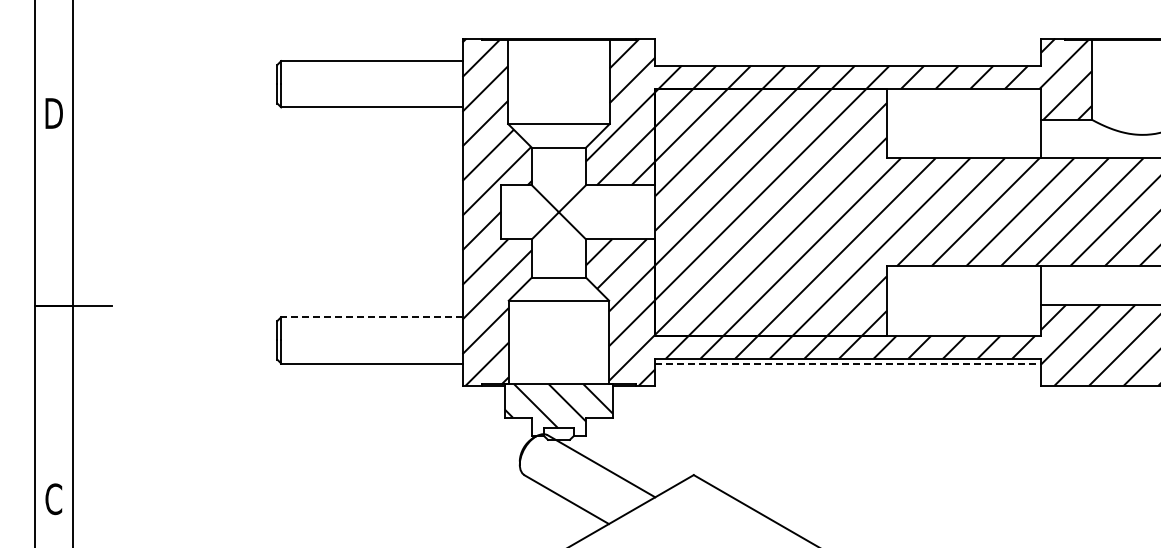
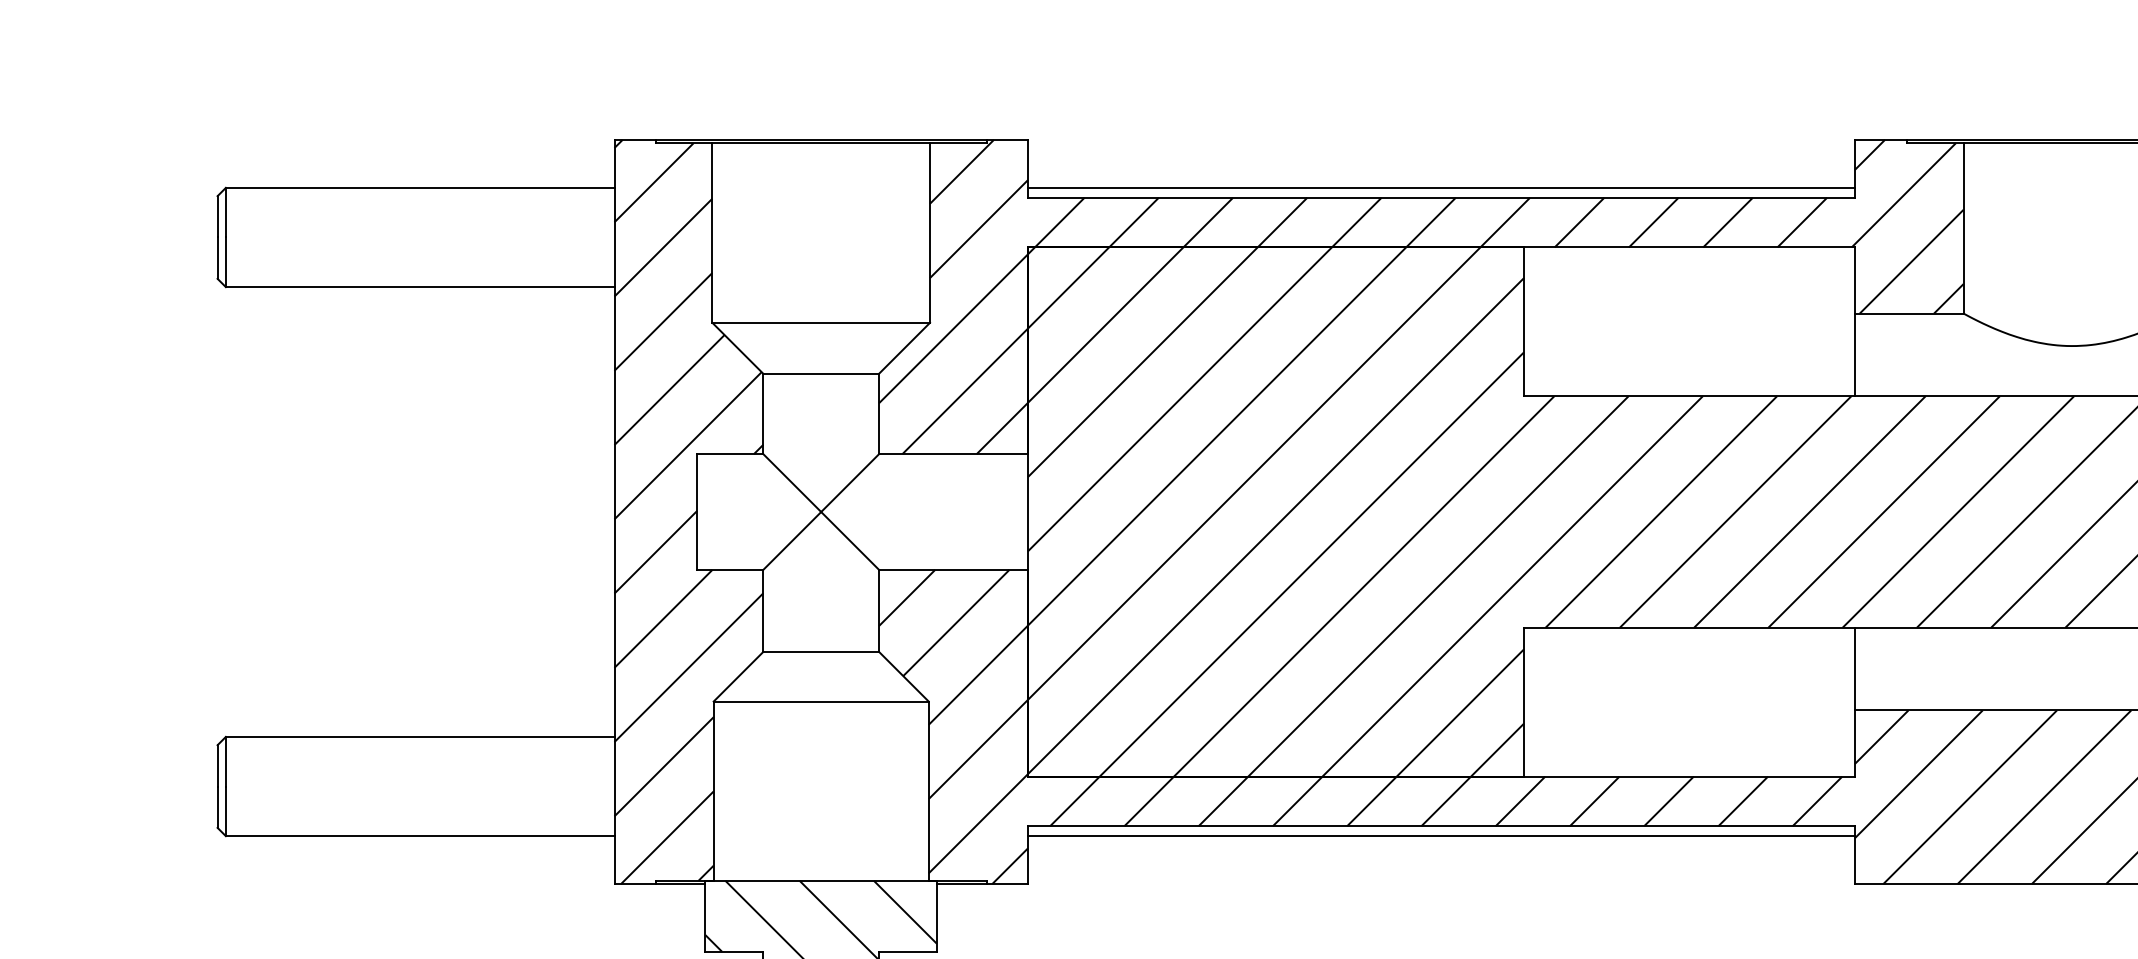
line: (848, 61) -> (1441, 188), added
line: (371, 317) -> (419, 737), dashed -> solid
line: (848, 363) -> (1441, 836), dashed -> solid

